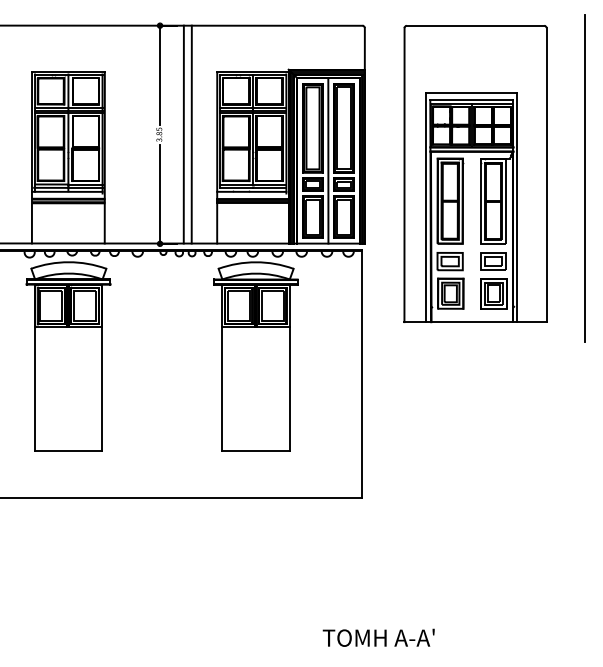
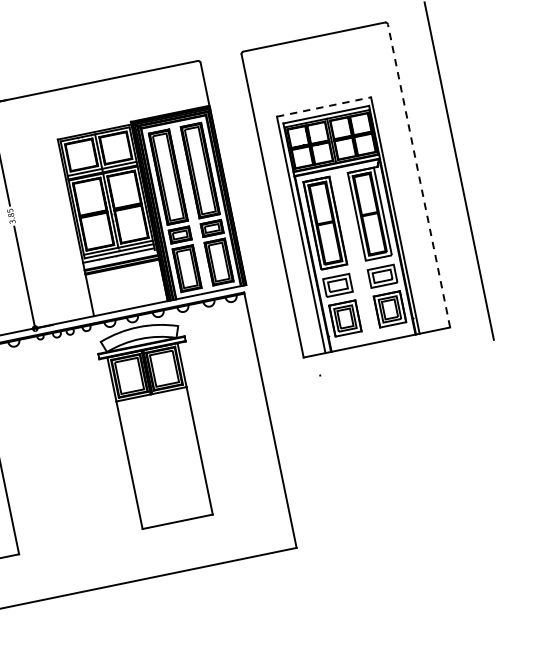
line: (471, 92) -> (324, 106), solid -> dashed
line: (183, 134) -> (36, 210), removed
line: (191, 134) -> (44, 209), removed
line: (328, 160) -> (191, 207), removed
line: (546, 174) -> (418, 175), solid -> dashed

